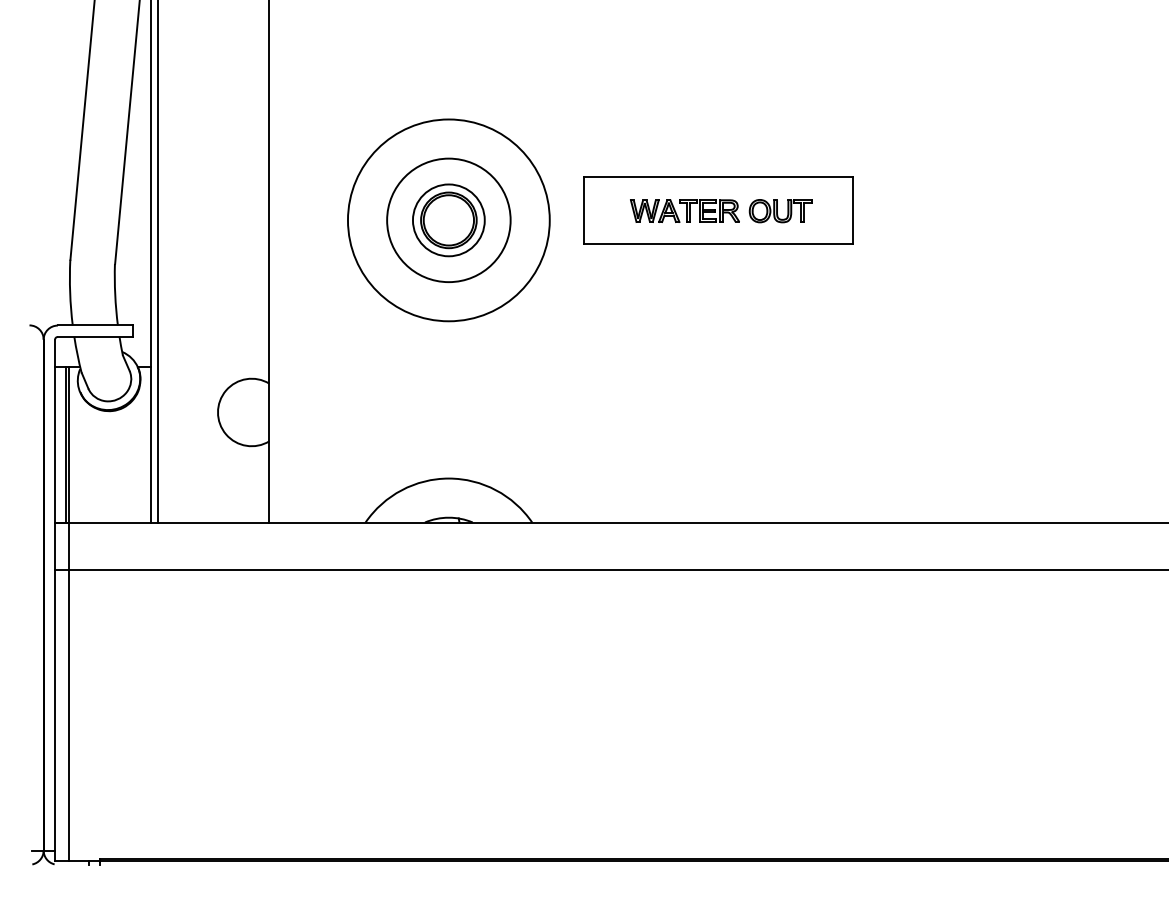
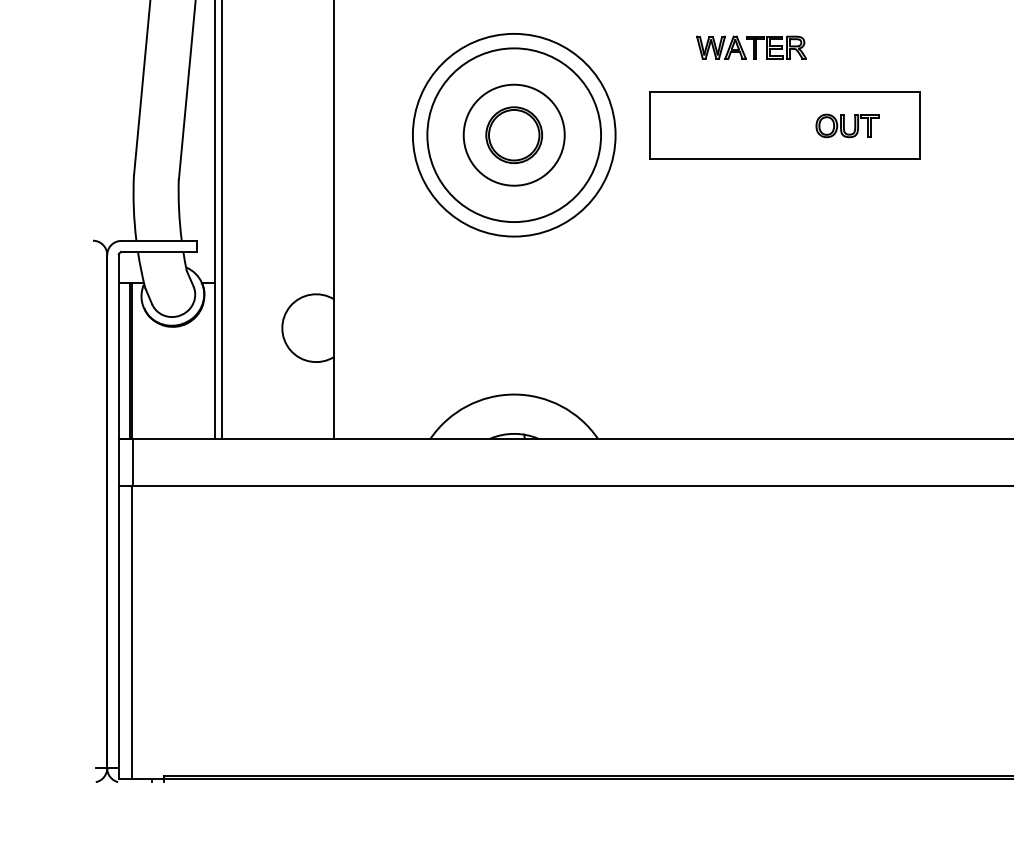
part: (684, 210) -> (750, 46), moved
circle: (448, 220) -> (513, 135), size x1.4
circle: (448, 220) -> (513, 135), size x1.4

